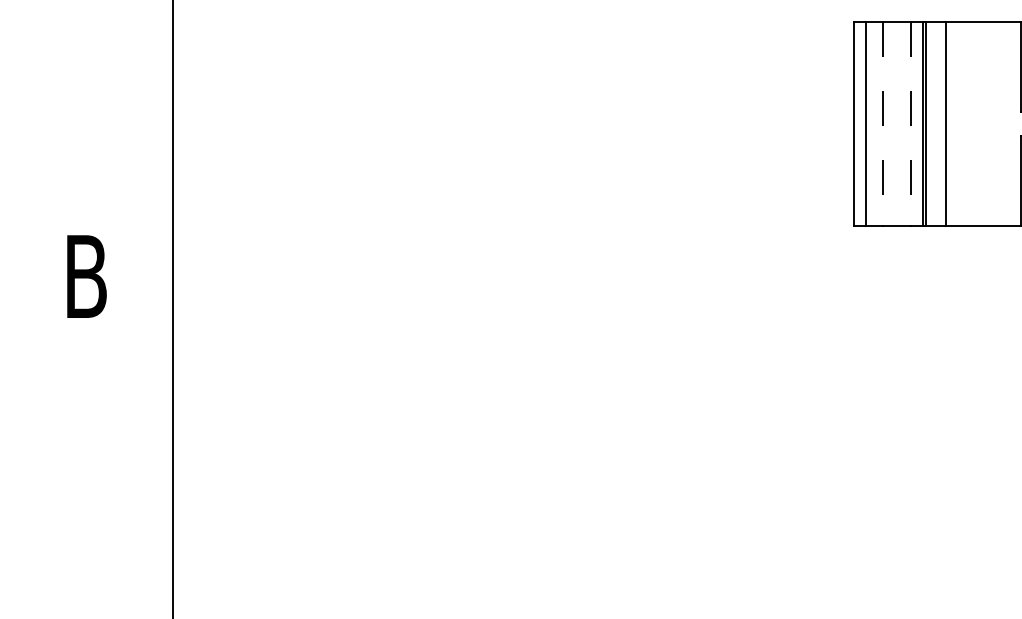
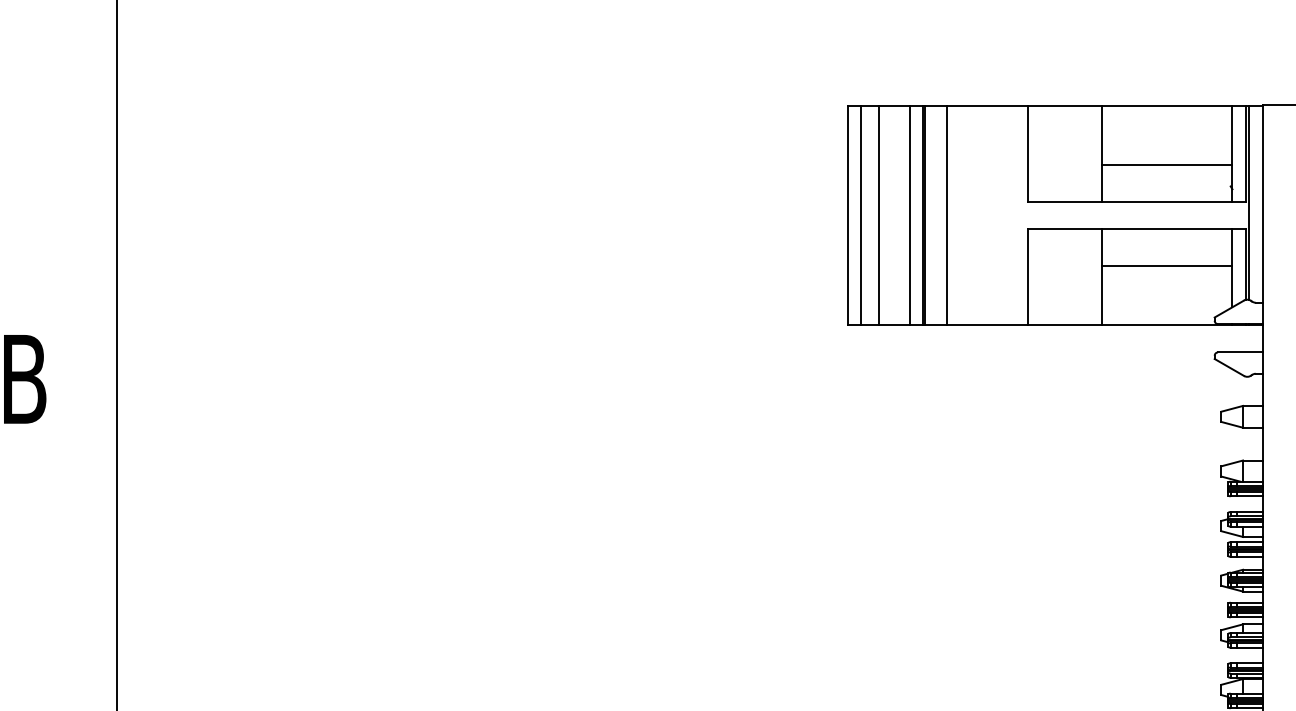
line: (882, 124) -> (878, 216), dashed -> solid
line: (911, 124) -> (909, 216), dashed -> solid

